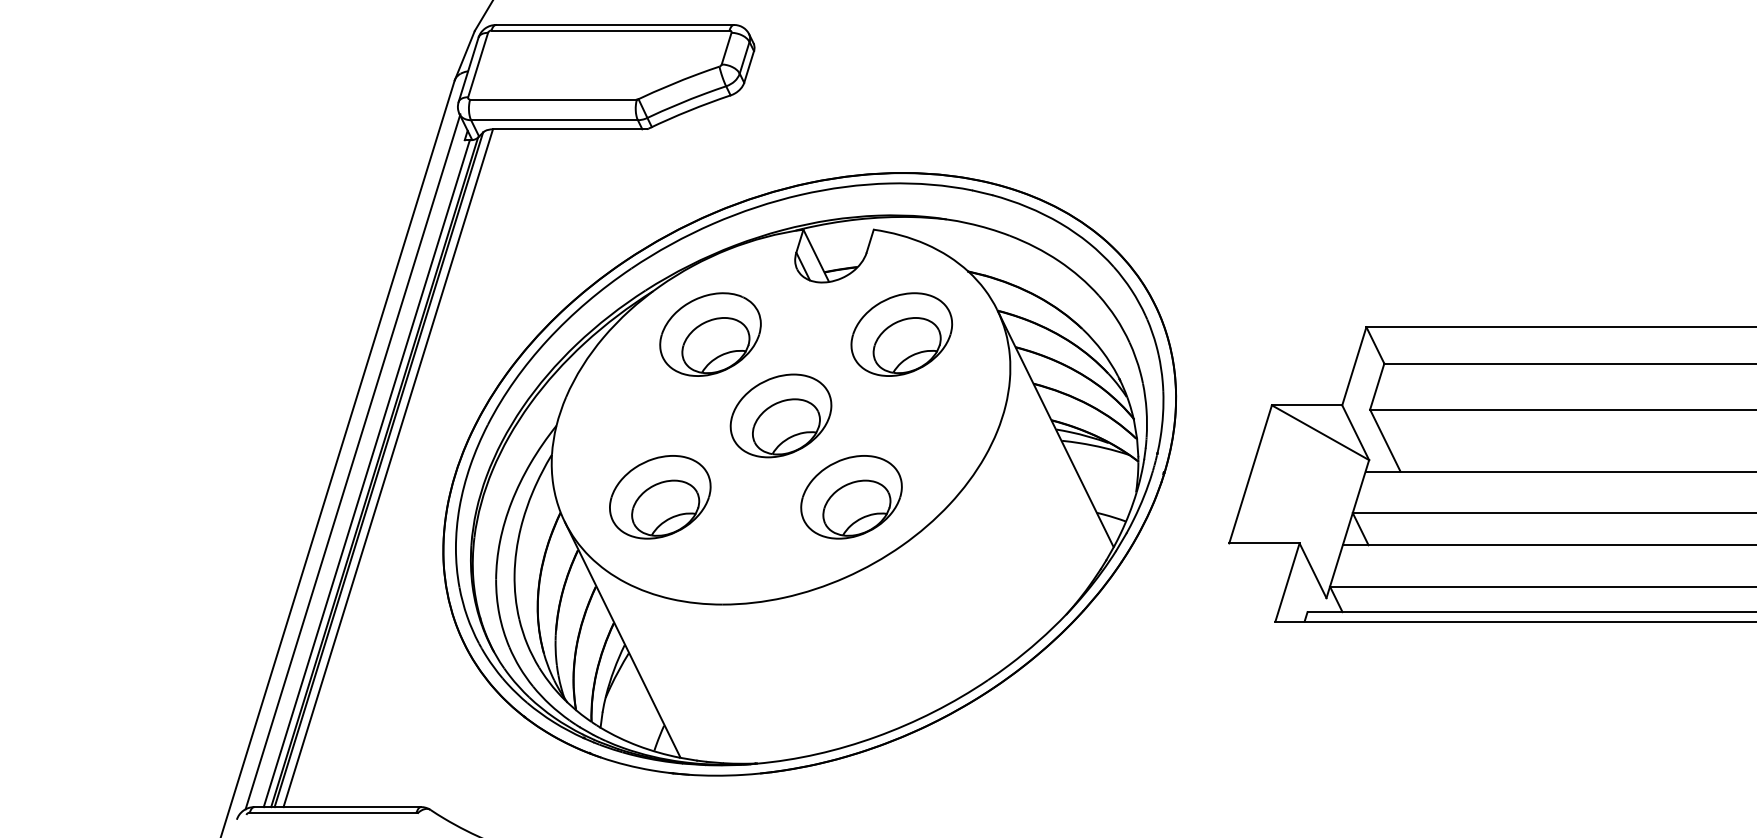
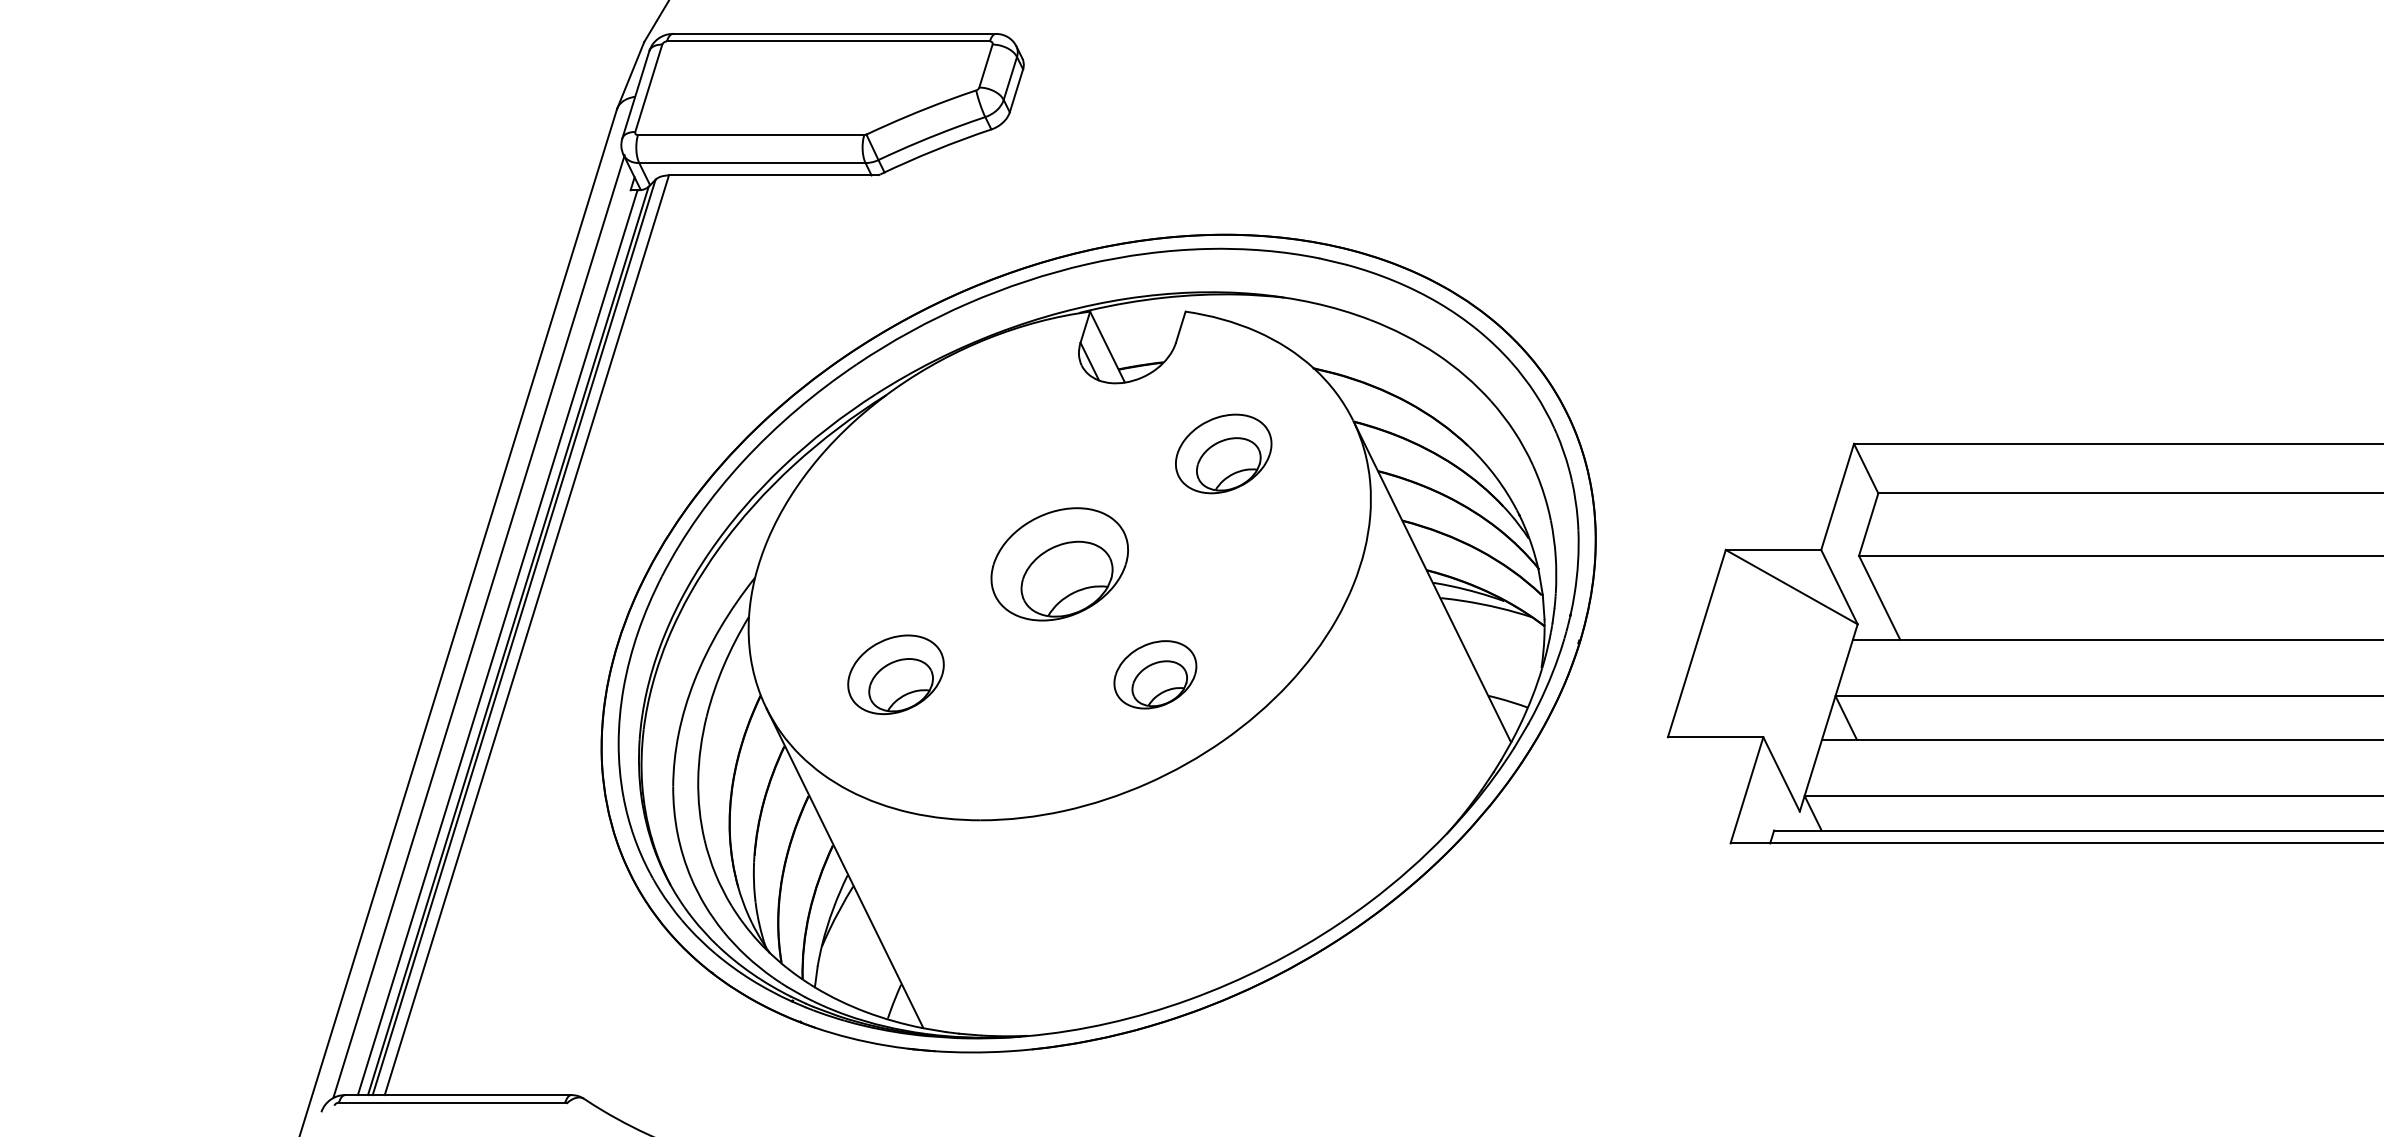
part: (710, 334) -> (964, 453), removed
part: (901, 334) -> (1223, 453), size x0.7
part: (660, 497) -> (896, 675), size x0.7
part: (851, 497) -> (1155, 675), size x0.6

